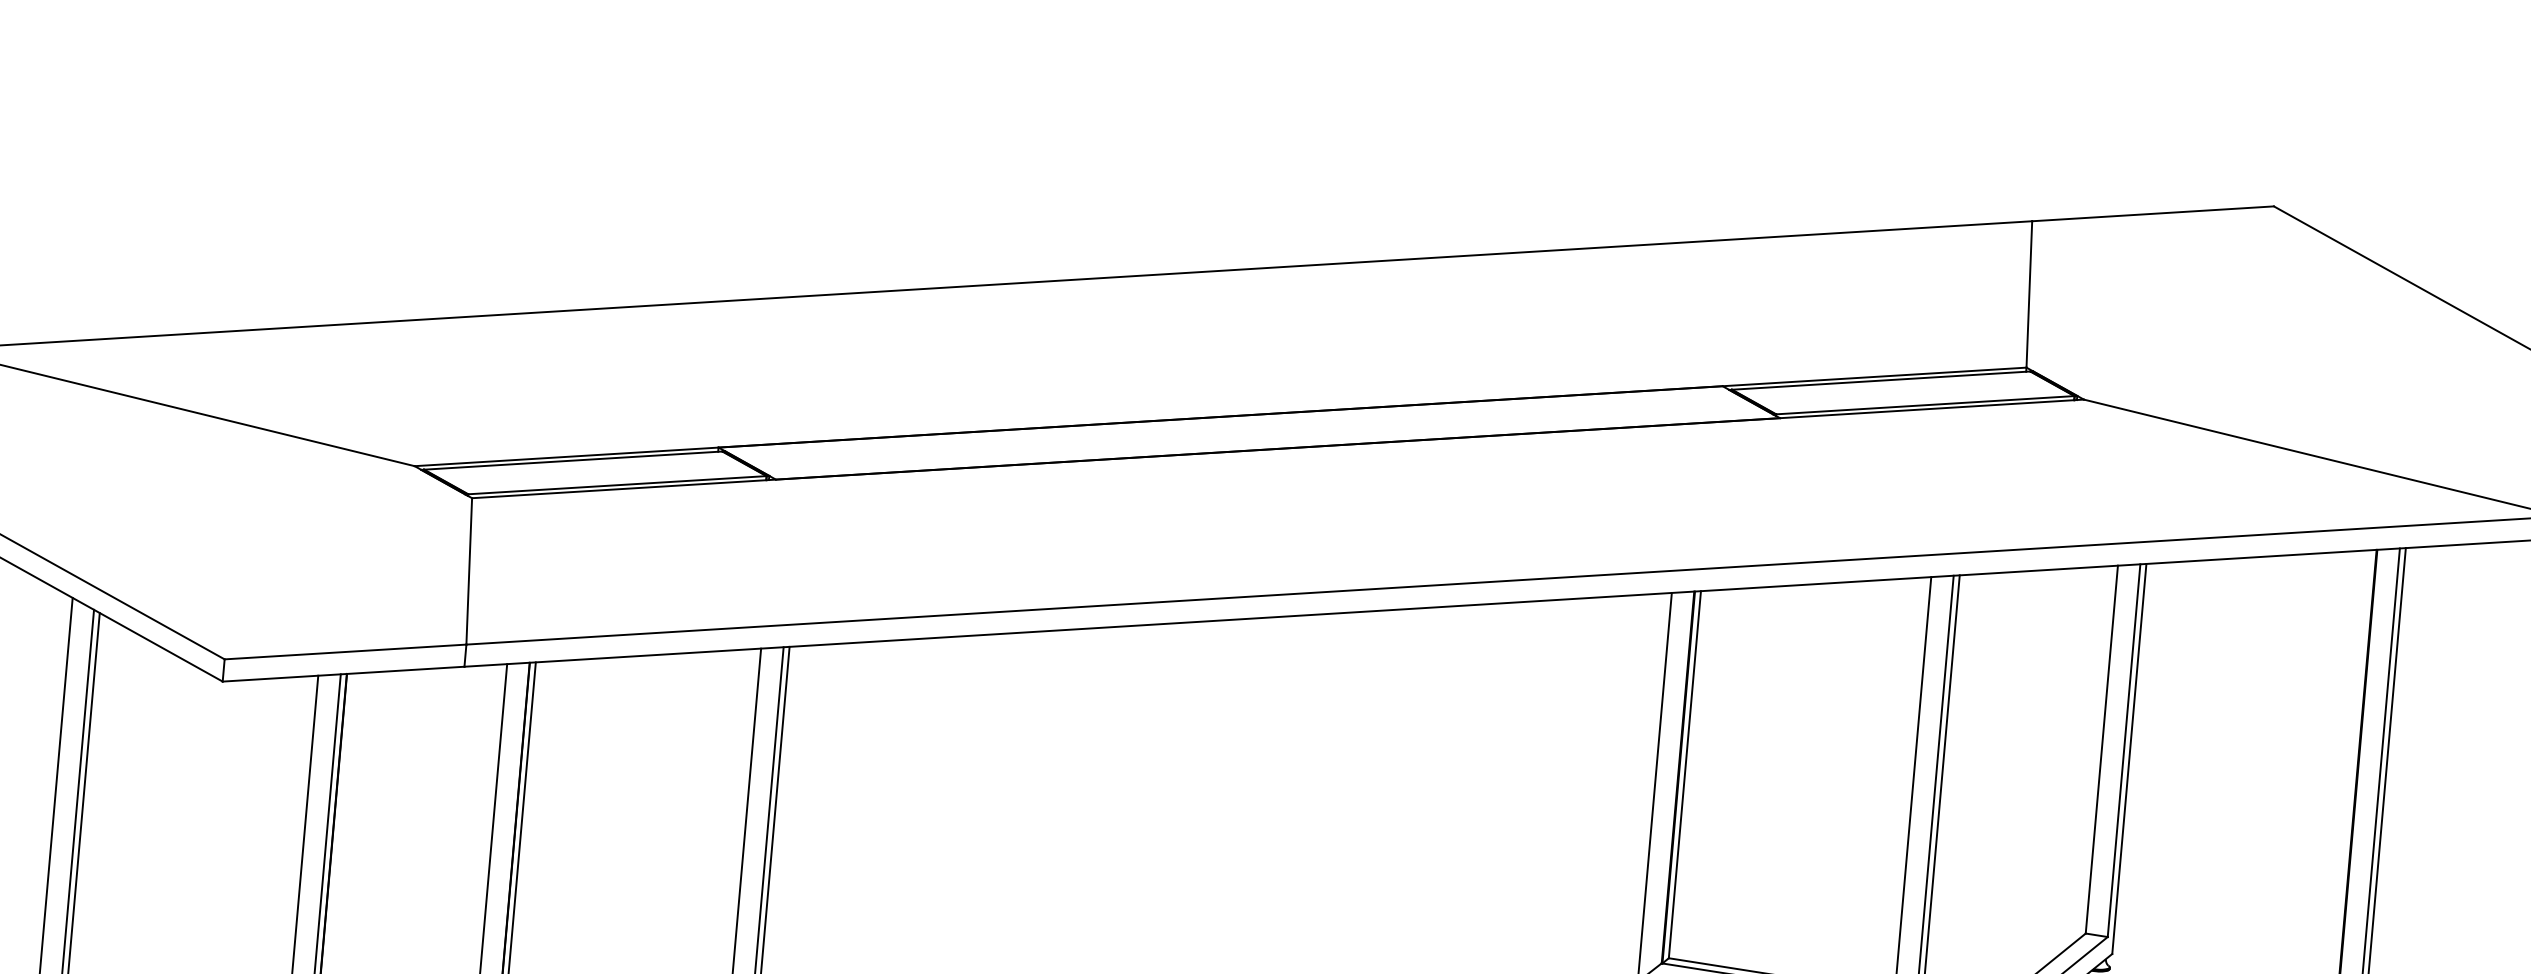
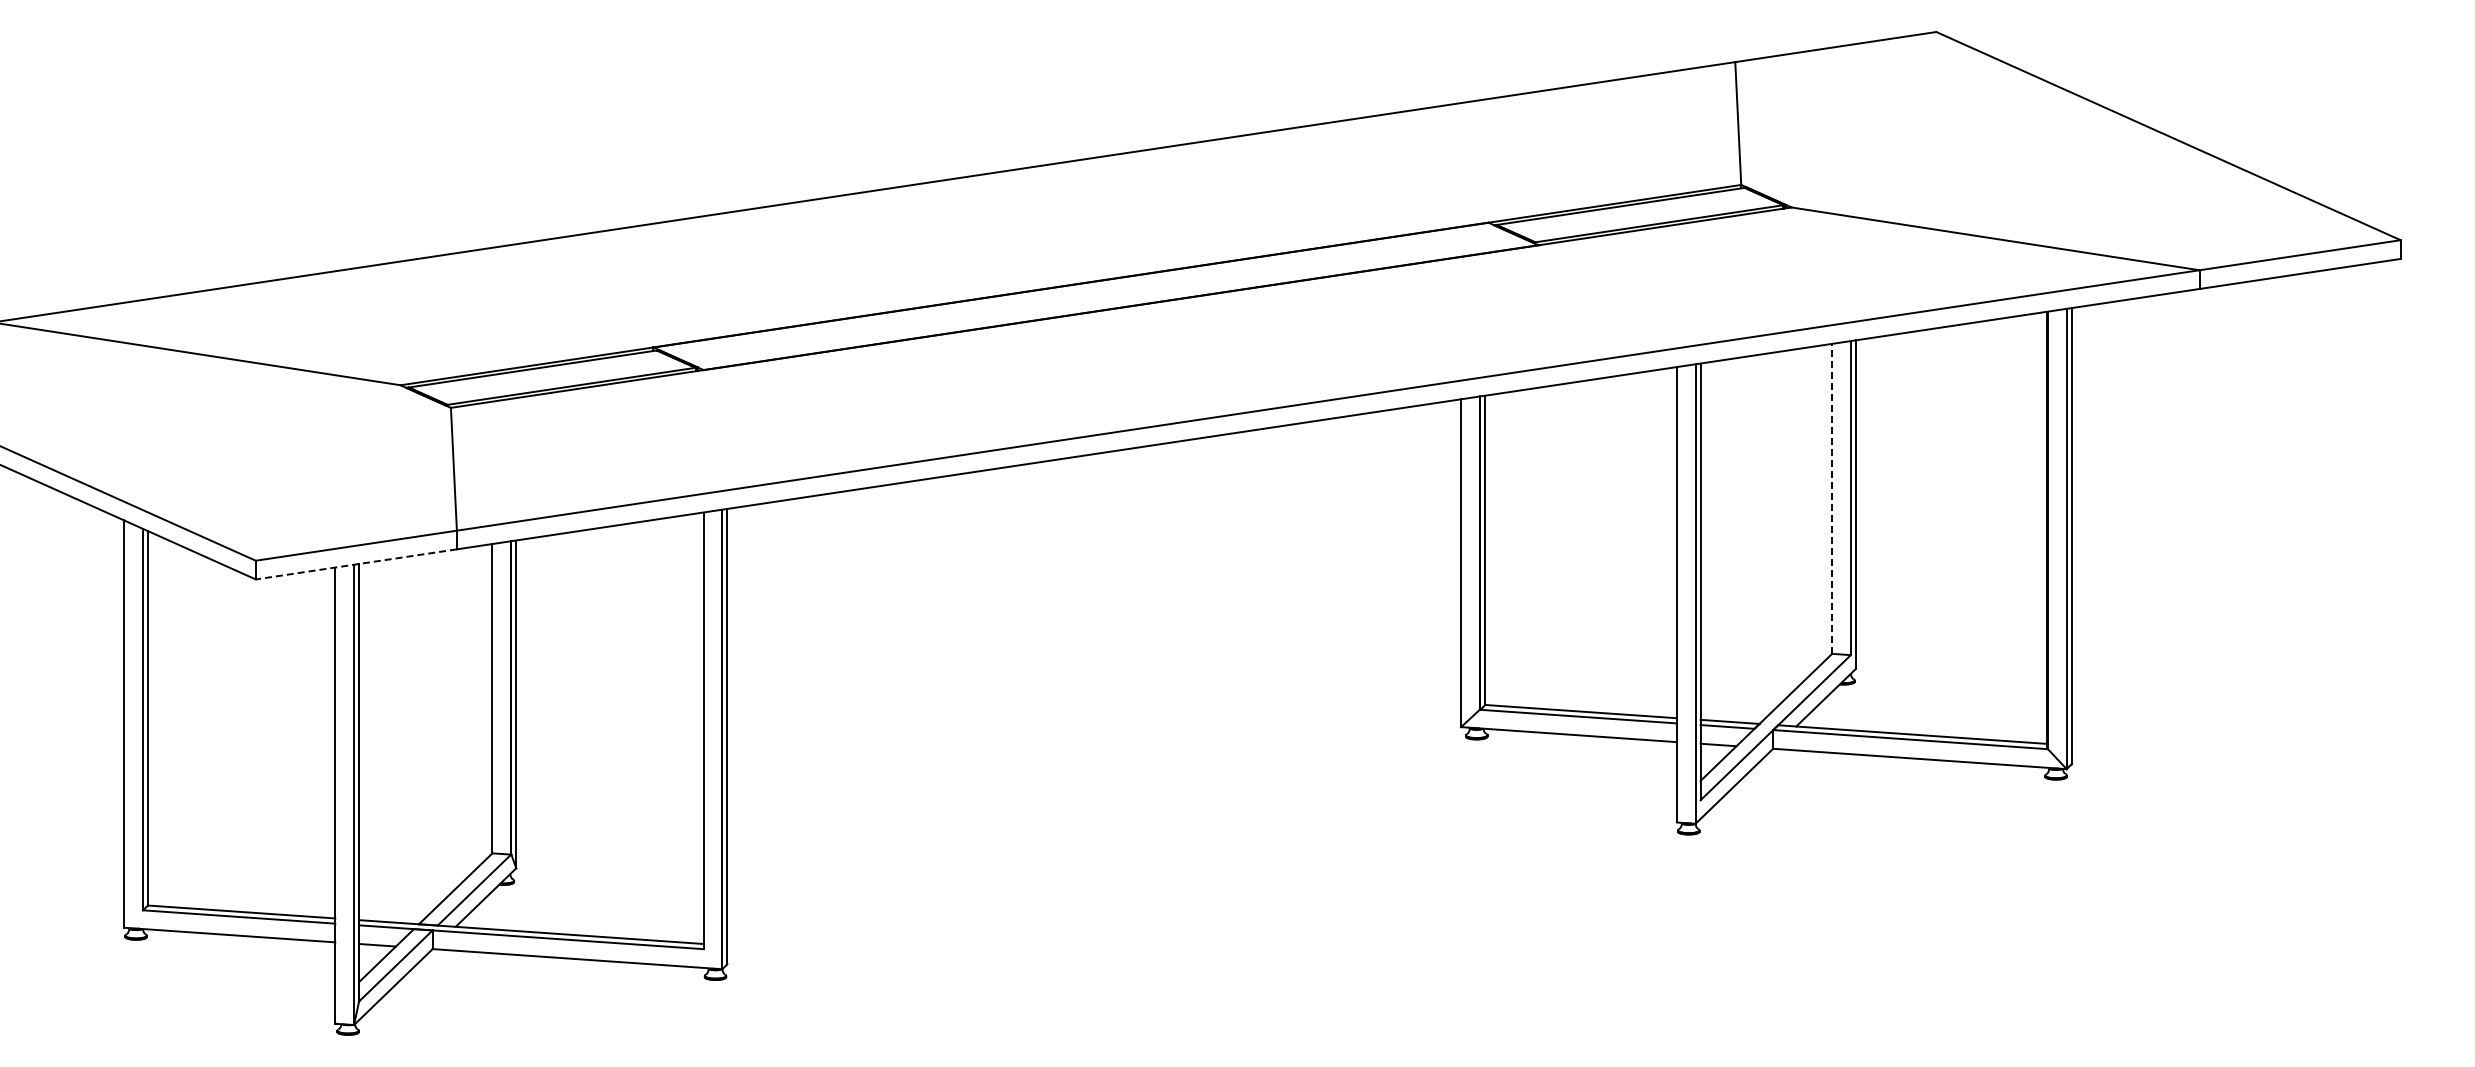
line: (343, 674) -> (356, 564), solid -> dashed
line: (2102, 749) -> (1832, 498), solid -> dashed

